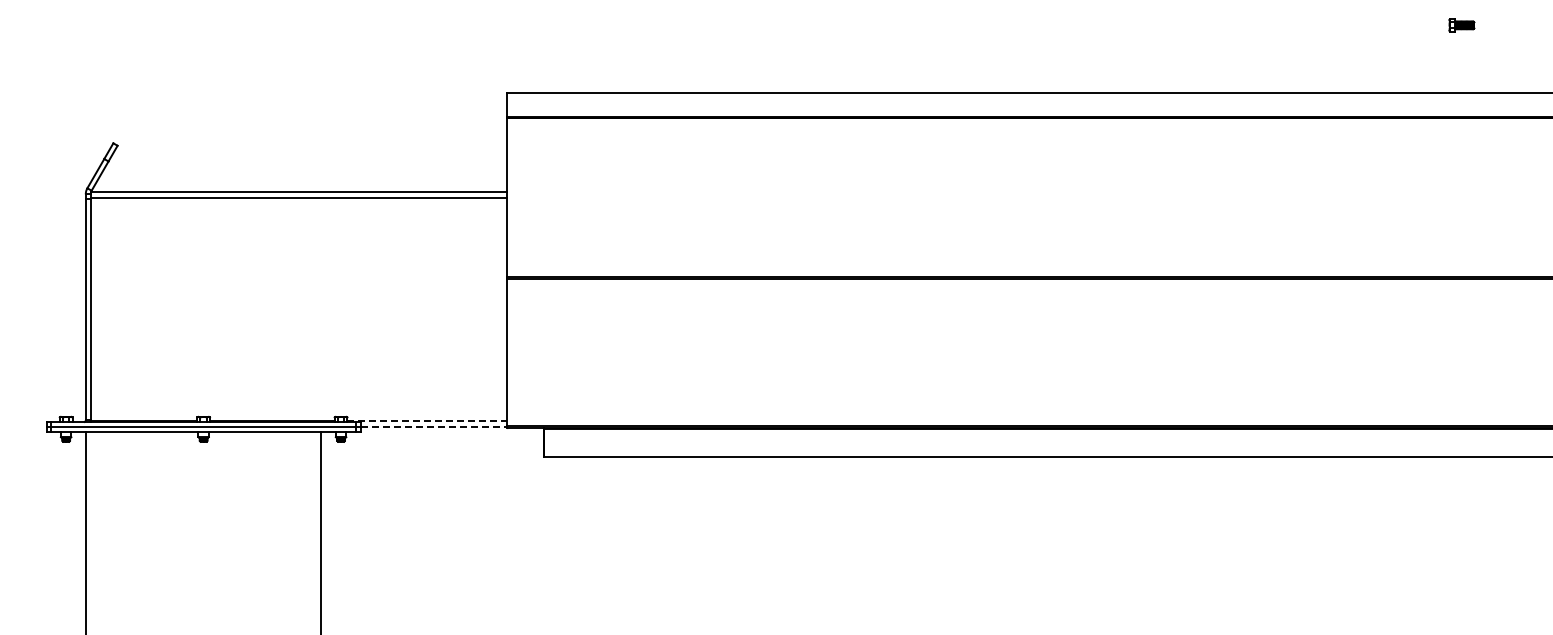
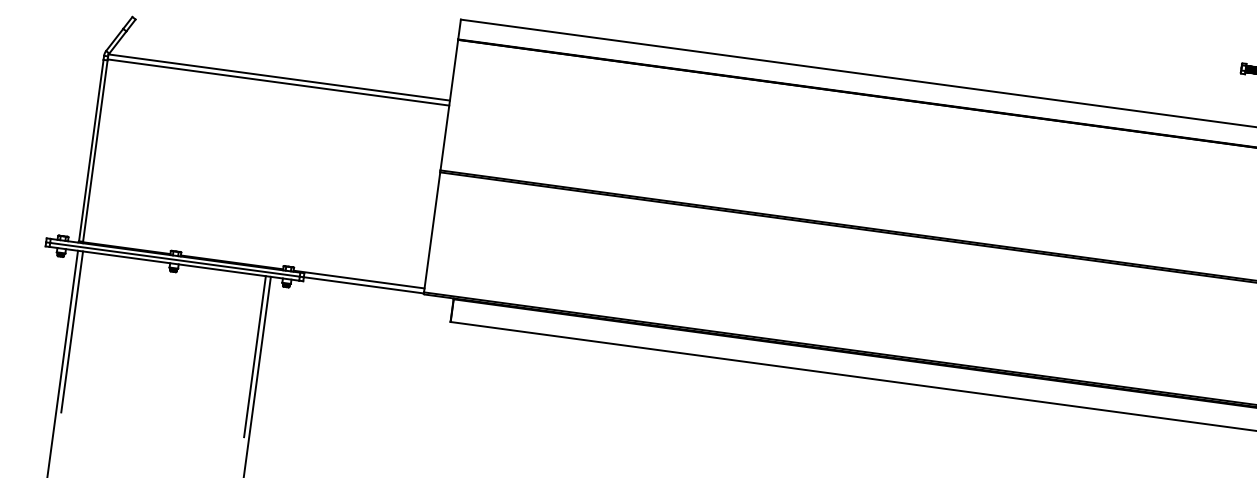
line: (427, 420) -> (359, 279), dashed -> solid
line: (434, 427) -> (364, 285), dashed -> solid
line: (92, 529) -> (72, 331), added
line: (315, 529) -> (255, 356), added

